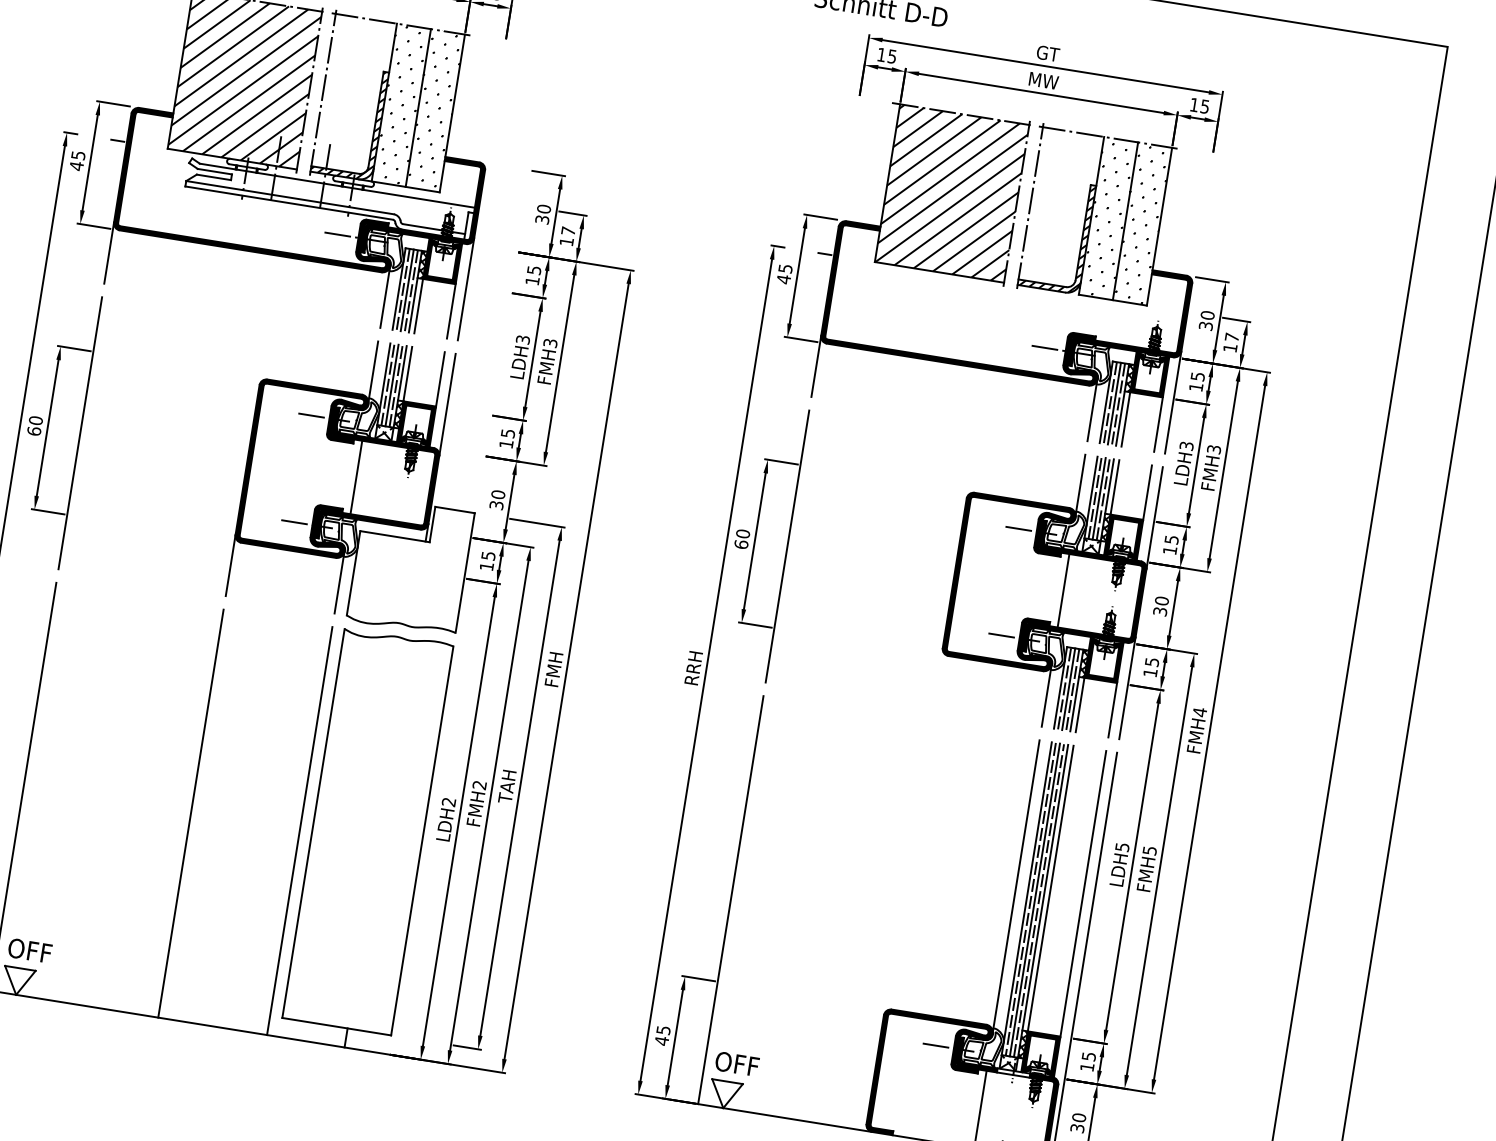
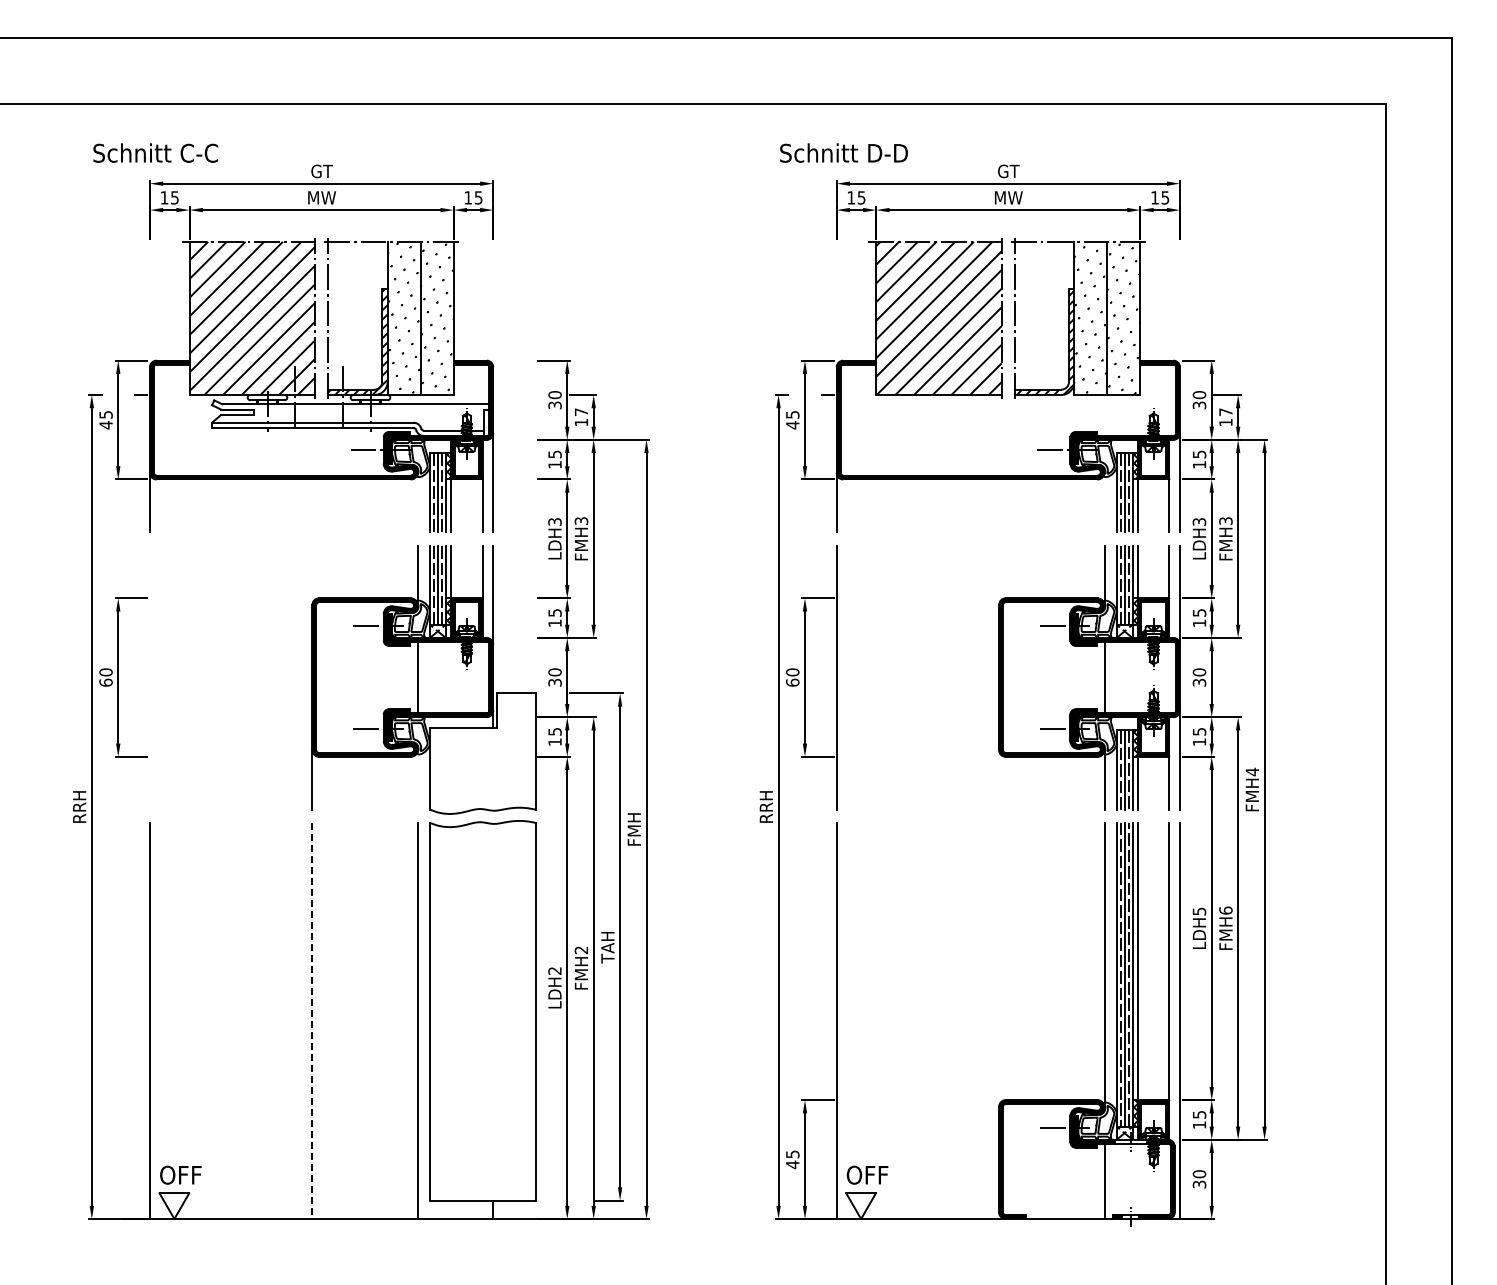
line: (385, 297) -> (418, 502), removed
line: (1092, 410) -> (1104, 502), removed
line: (79, 433) -> (149, 677), removed
line: (340, 582) -> (418, 779), removed
line: (190, 814) -> (312, 1021), solid -> dashed
text: (1149, 850) -> (1225, 910), FMH5 -> FMH6

